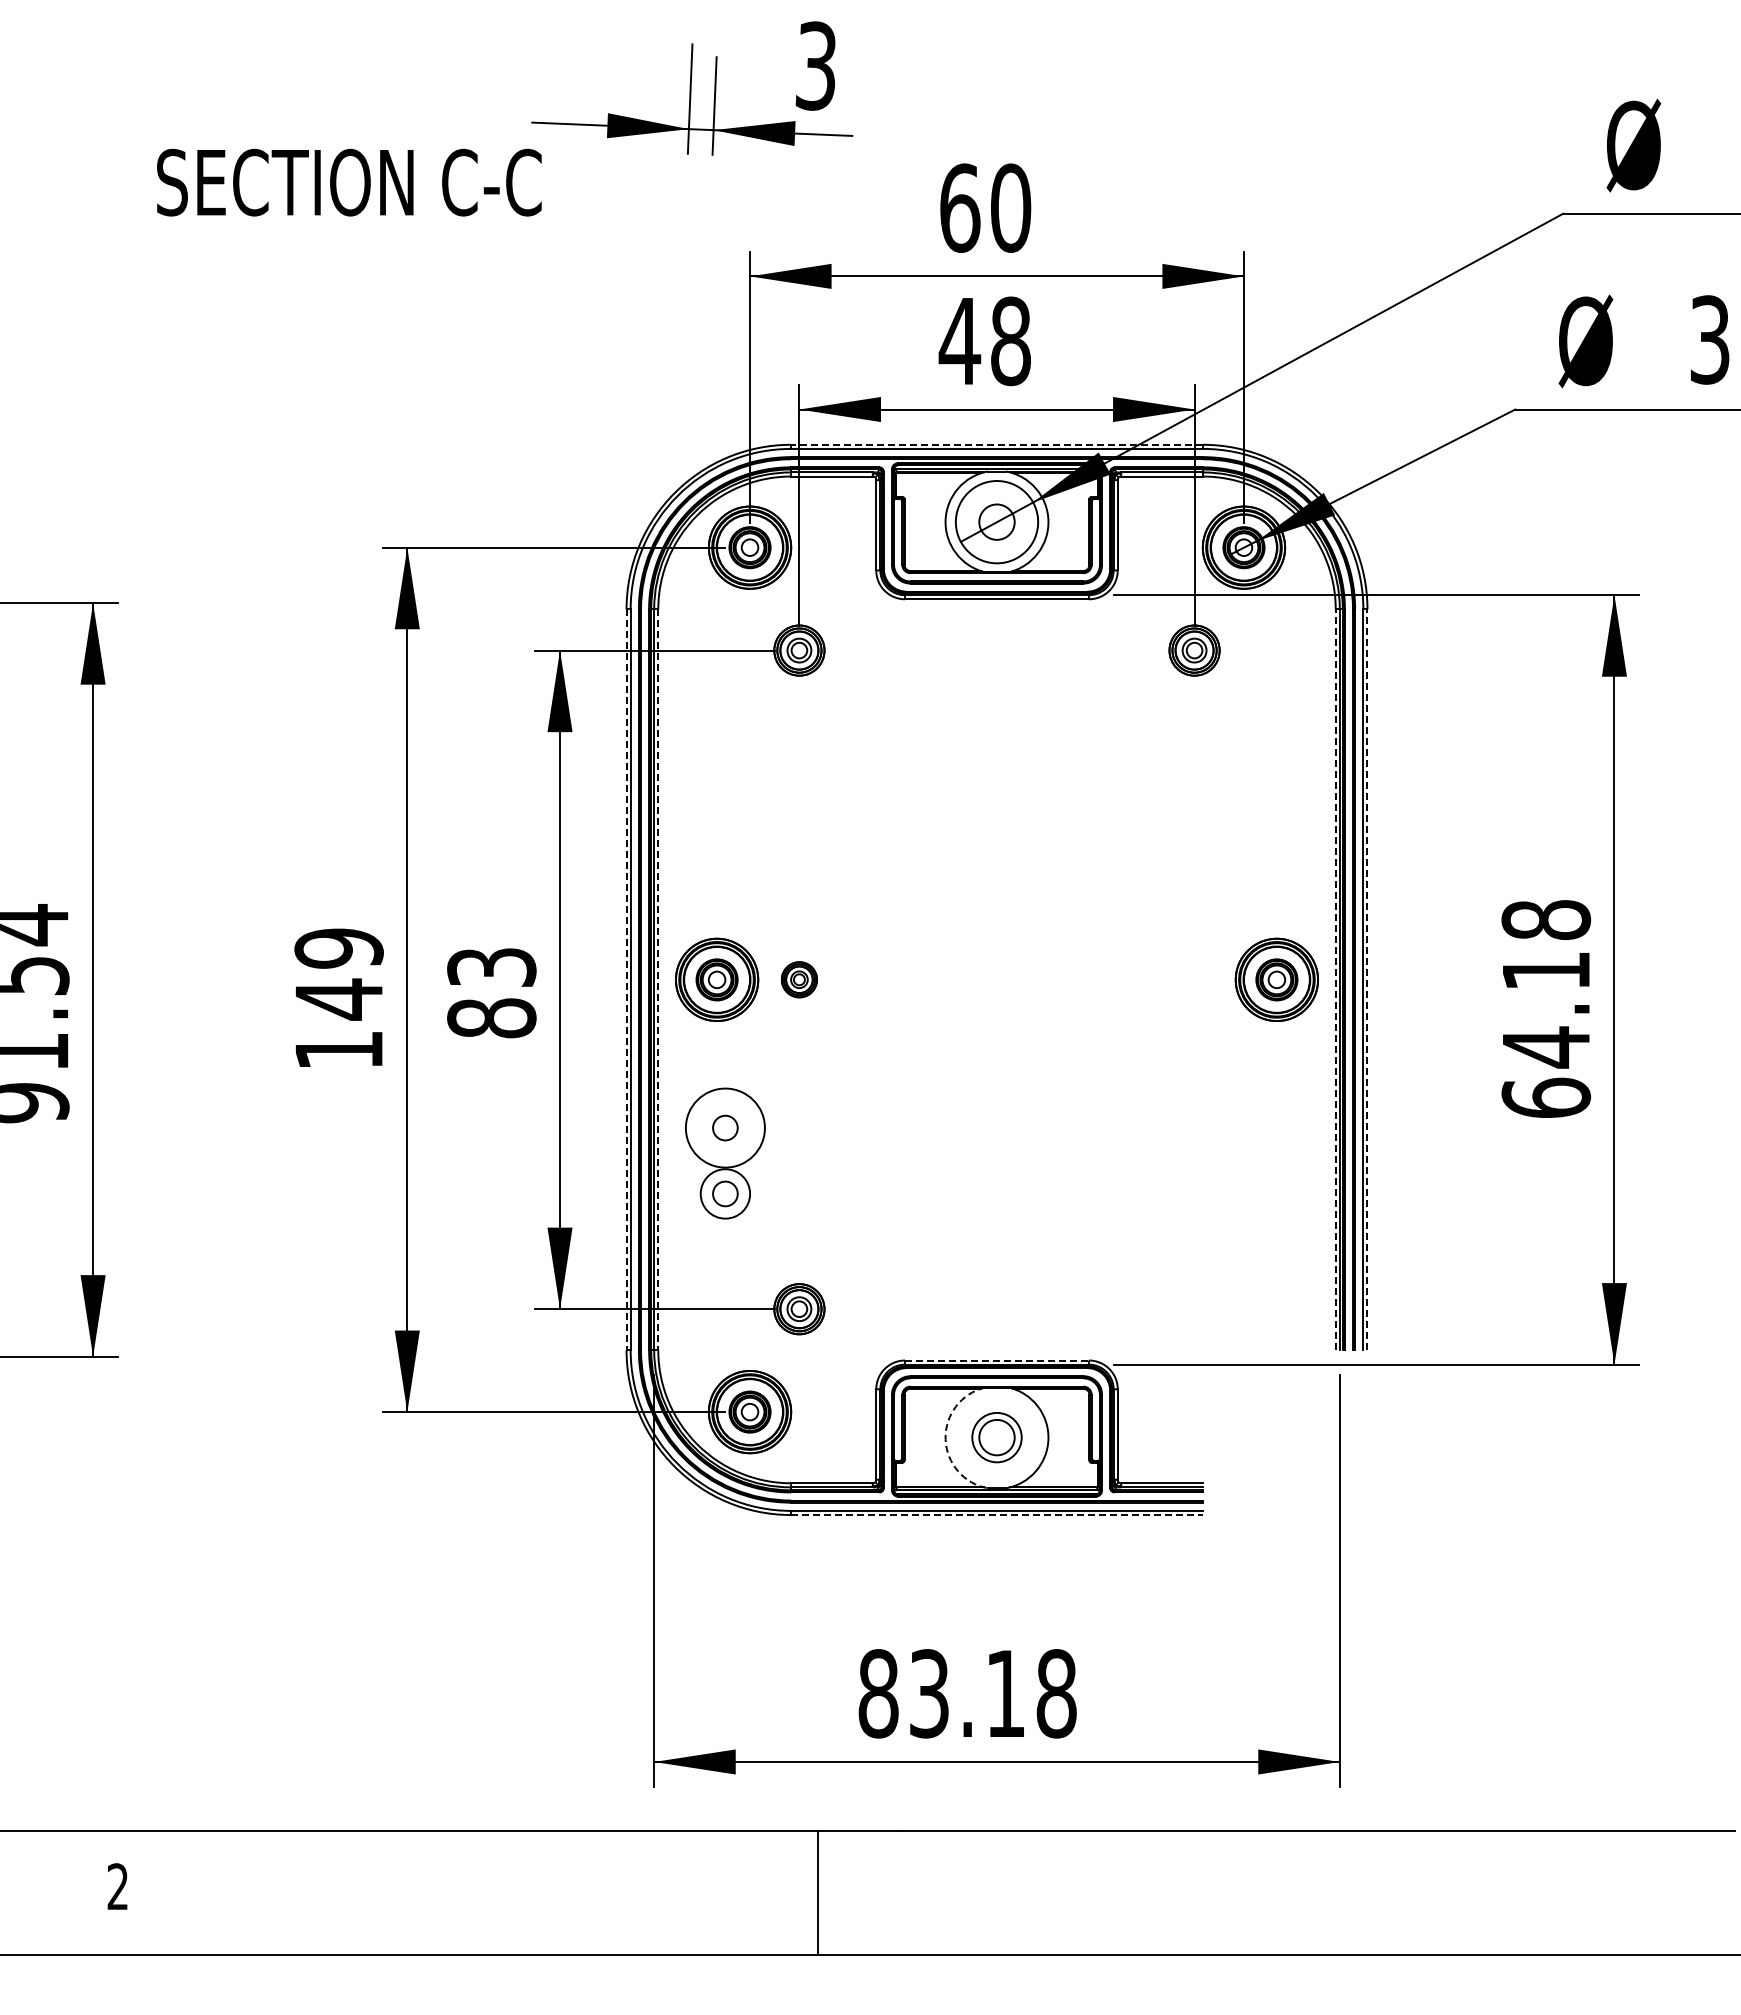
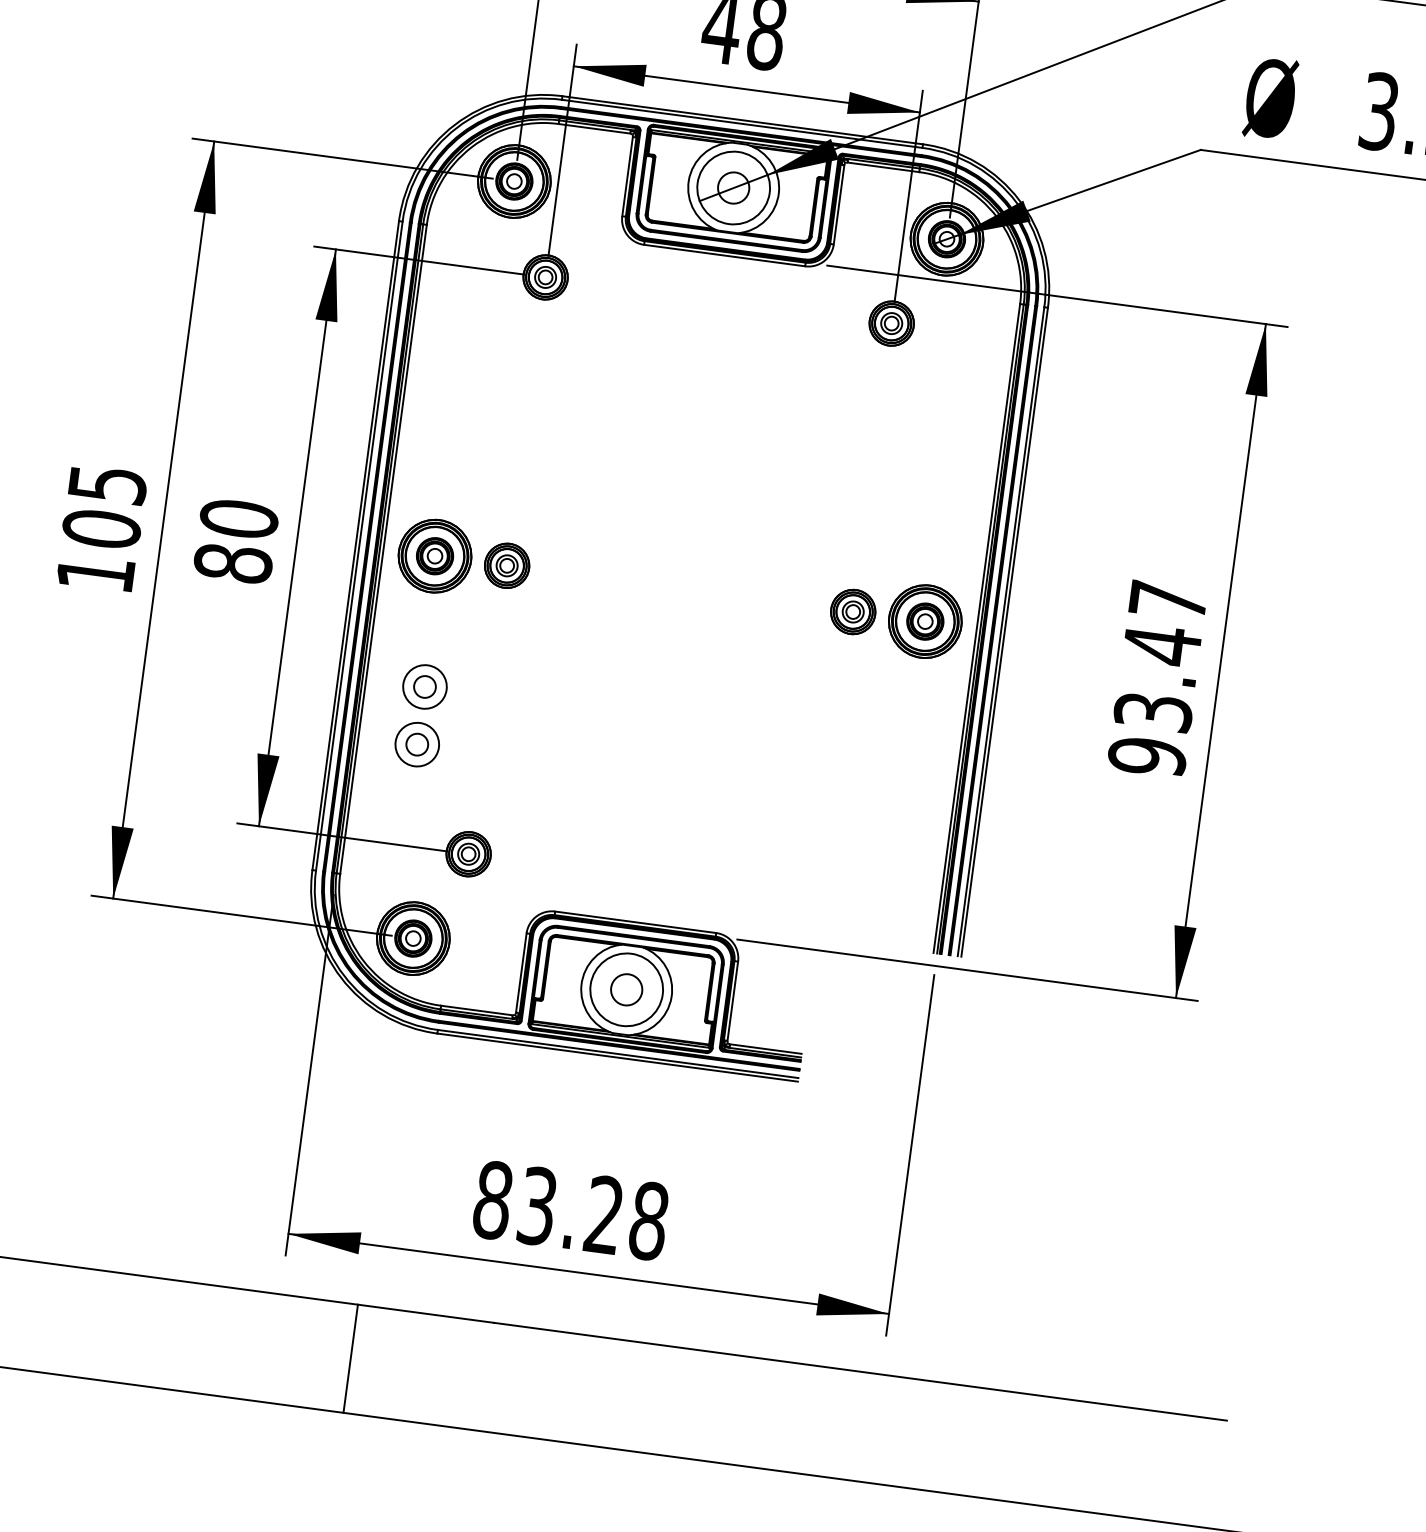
line: (997, 444) -> (743, 120), dashed -> solid
text: (491, 967) -> (238, 518), 83 -> 80
text: (338, 974) -> (104, 507), 149 -> 105
part: (799, 979) -> (507, 565), size x1.43
part: (1194, 979) -> (853, 611), added
line: (1335, 979) -> (976, 628), dashed -> solid
line: (1367, 979) -> (1004, 631), dashed -> solid
line: (626, 980) -> (355, 546), dashed -> solid
line: (658, 980) -> (383, 549), dashed -> solid
text: (1546, 1009) -> (1157, 679), 64.18 -> 93.47
circle: (725, 1127) -> (425, 686), size x0.62
line: (997, 1360) -> (636, 922), dashed -> solid
circle: (996, 1437) -> (626, 989), size x1.67
arc: (945, 1439) -> (581, 985), dashed -> solid
line: (997, 1515) -> (618, 1058), dashed -> solid
text: (1004, 1692) -> (603, 1213), 83.18 -> 83.28
line: (817, 1892) -> (350, 1358), moved

